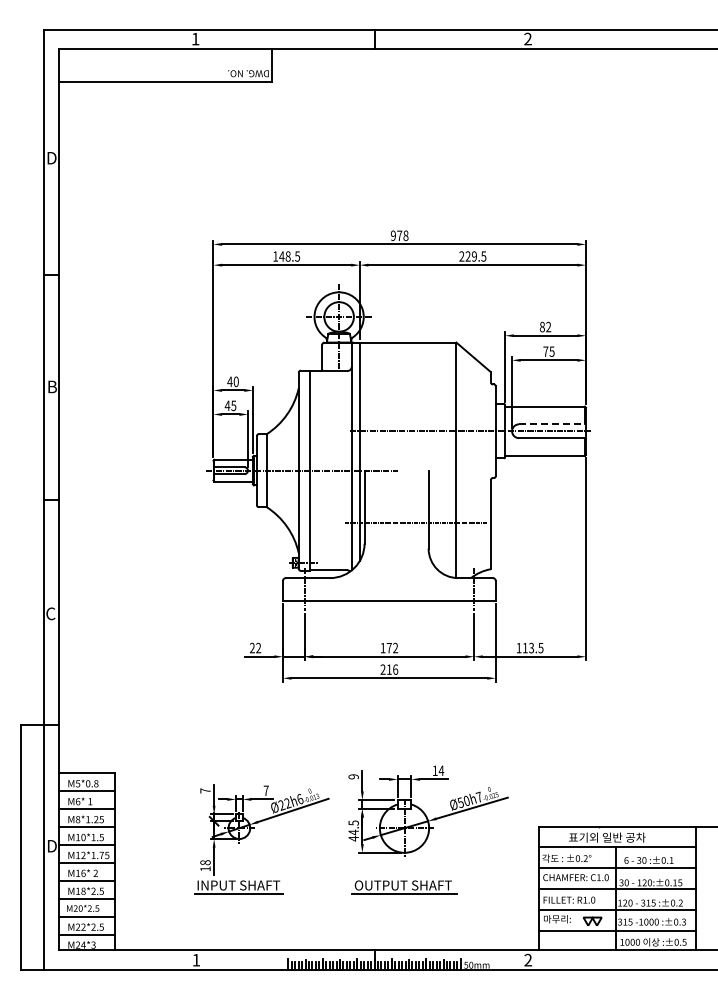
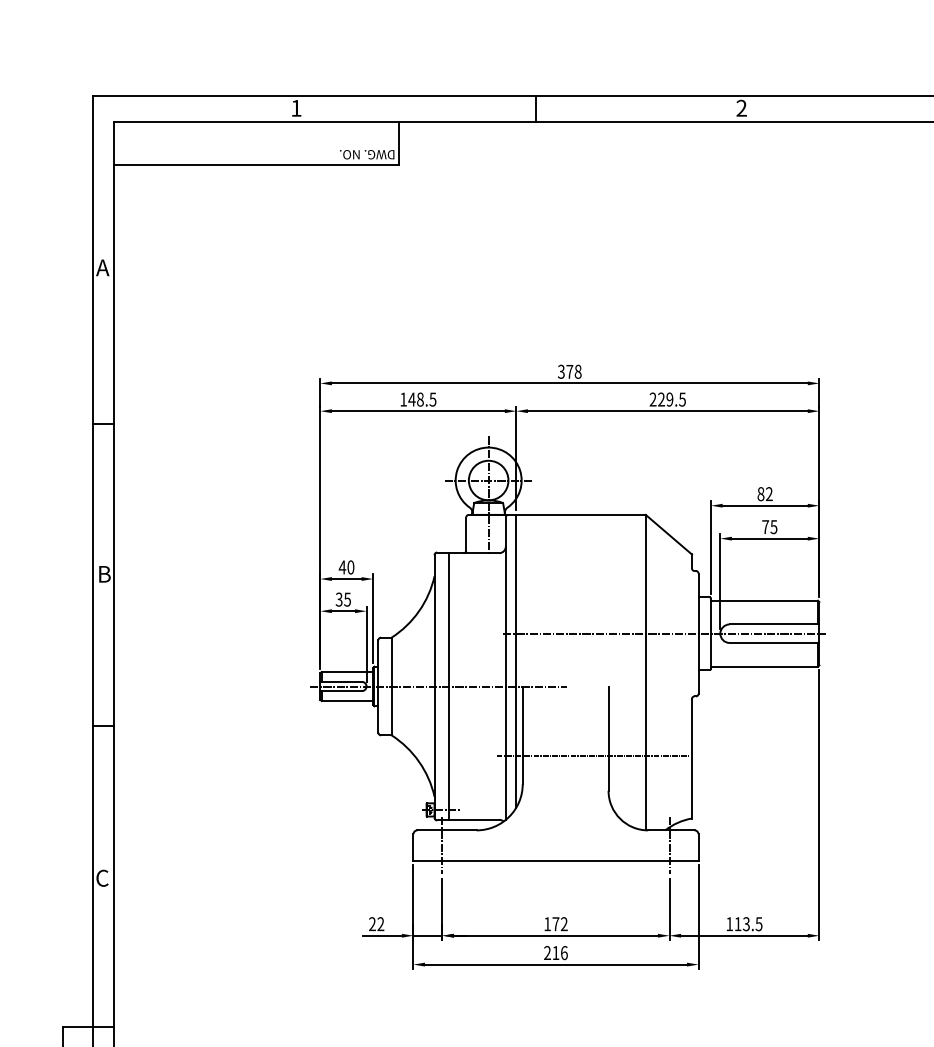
text: (51, 158) -> (103, 268), D -> A
text: (392, 235) -> (560, 371), 978 -> 378
text: (227, 405) -> (339, 599), 45 -> 35
line: (552, 424) -> (774, 624), dashed -> solid

